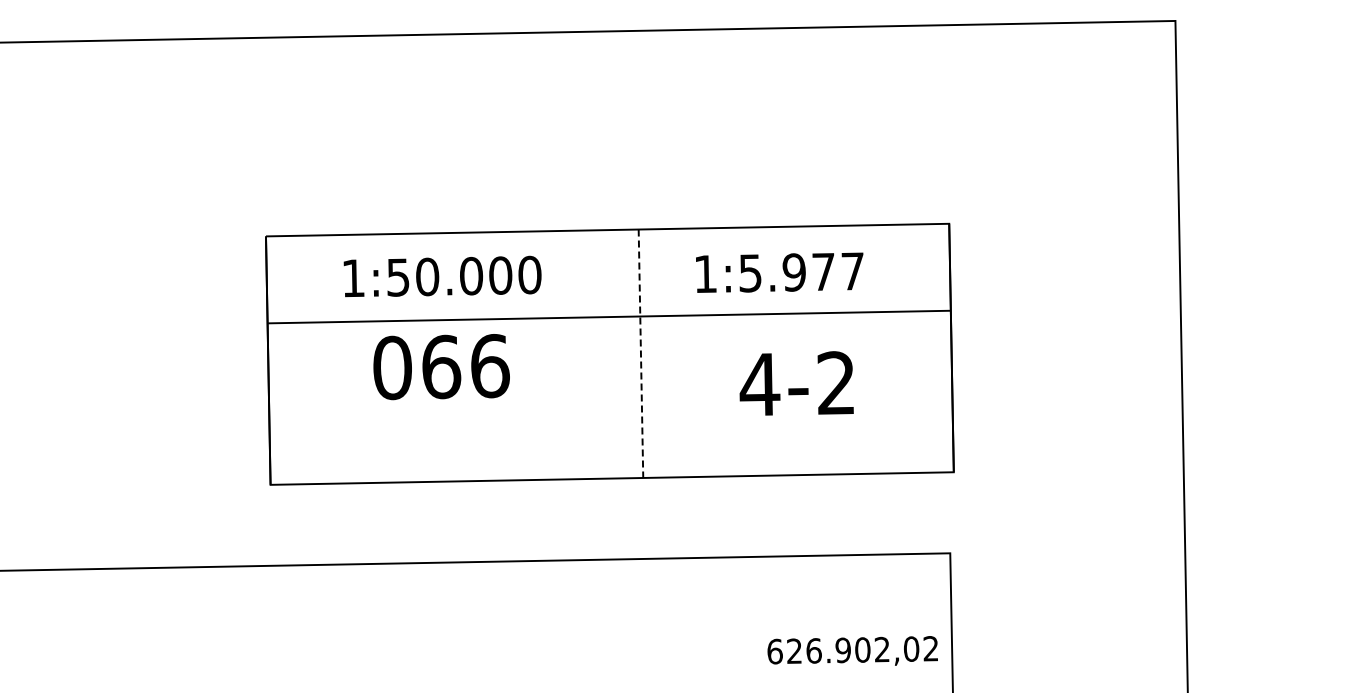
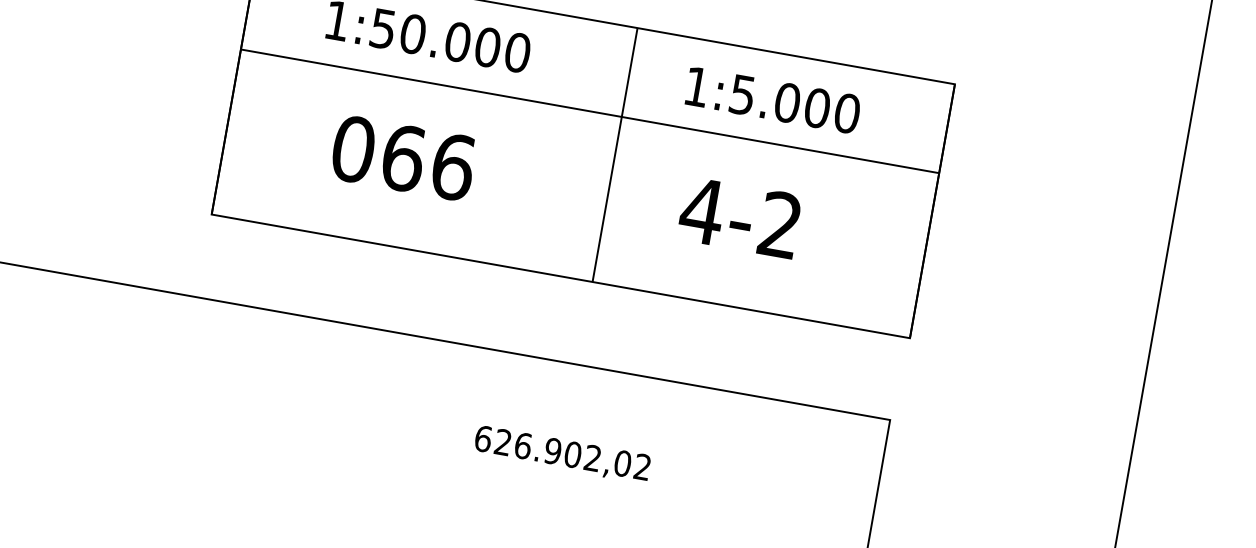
text: (823, 271) -> (817, 107), 1:5.977 -> 1:5.000
line: (640, 354) -> (614, 155), dashed -> solid
text: (441, 367) -> (403, 158), moved
text: (796, 383) -> (739, 217), moved
text: (852, 650) -> (562, 453), moved

